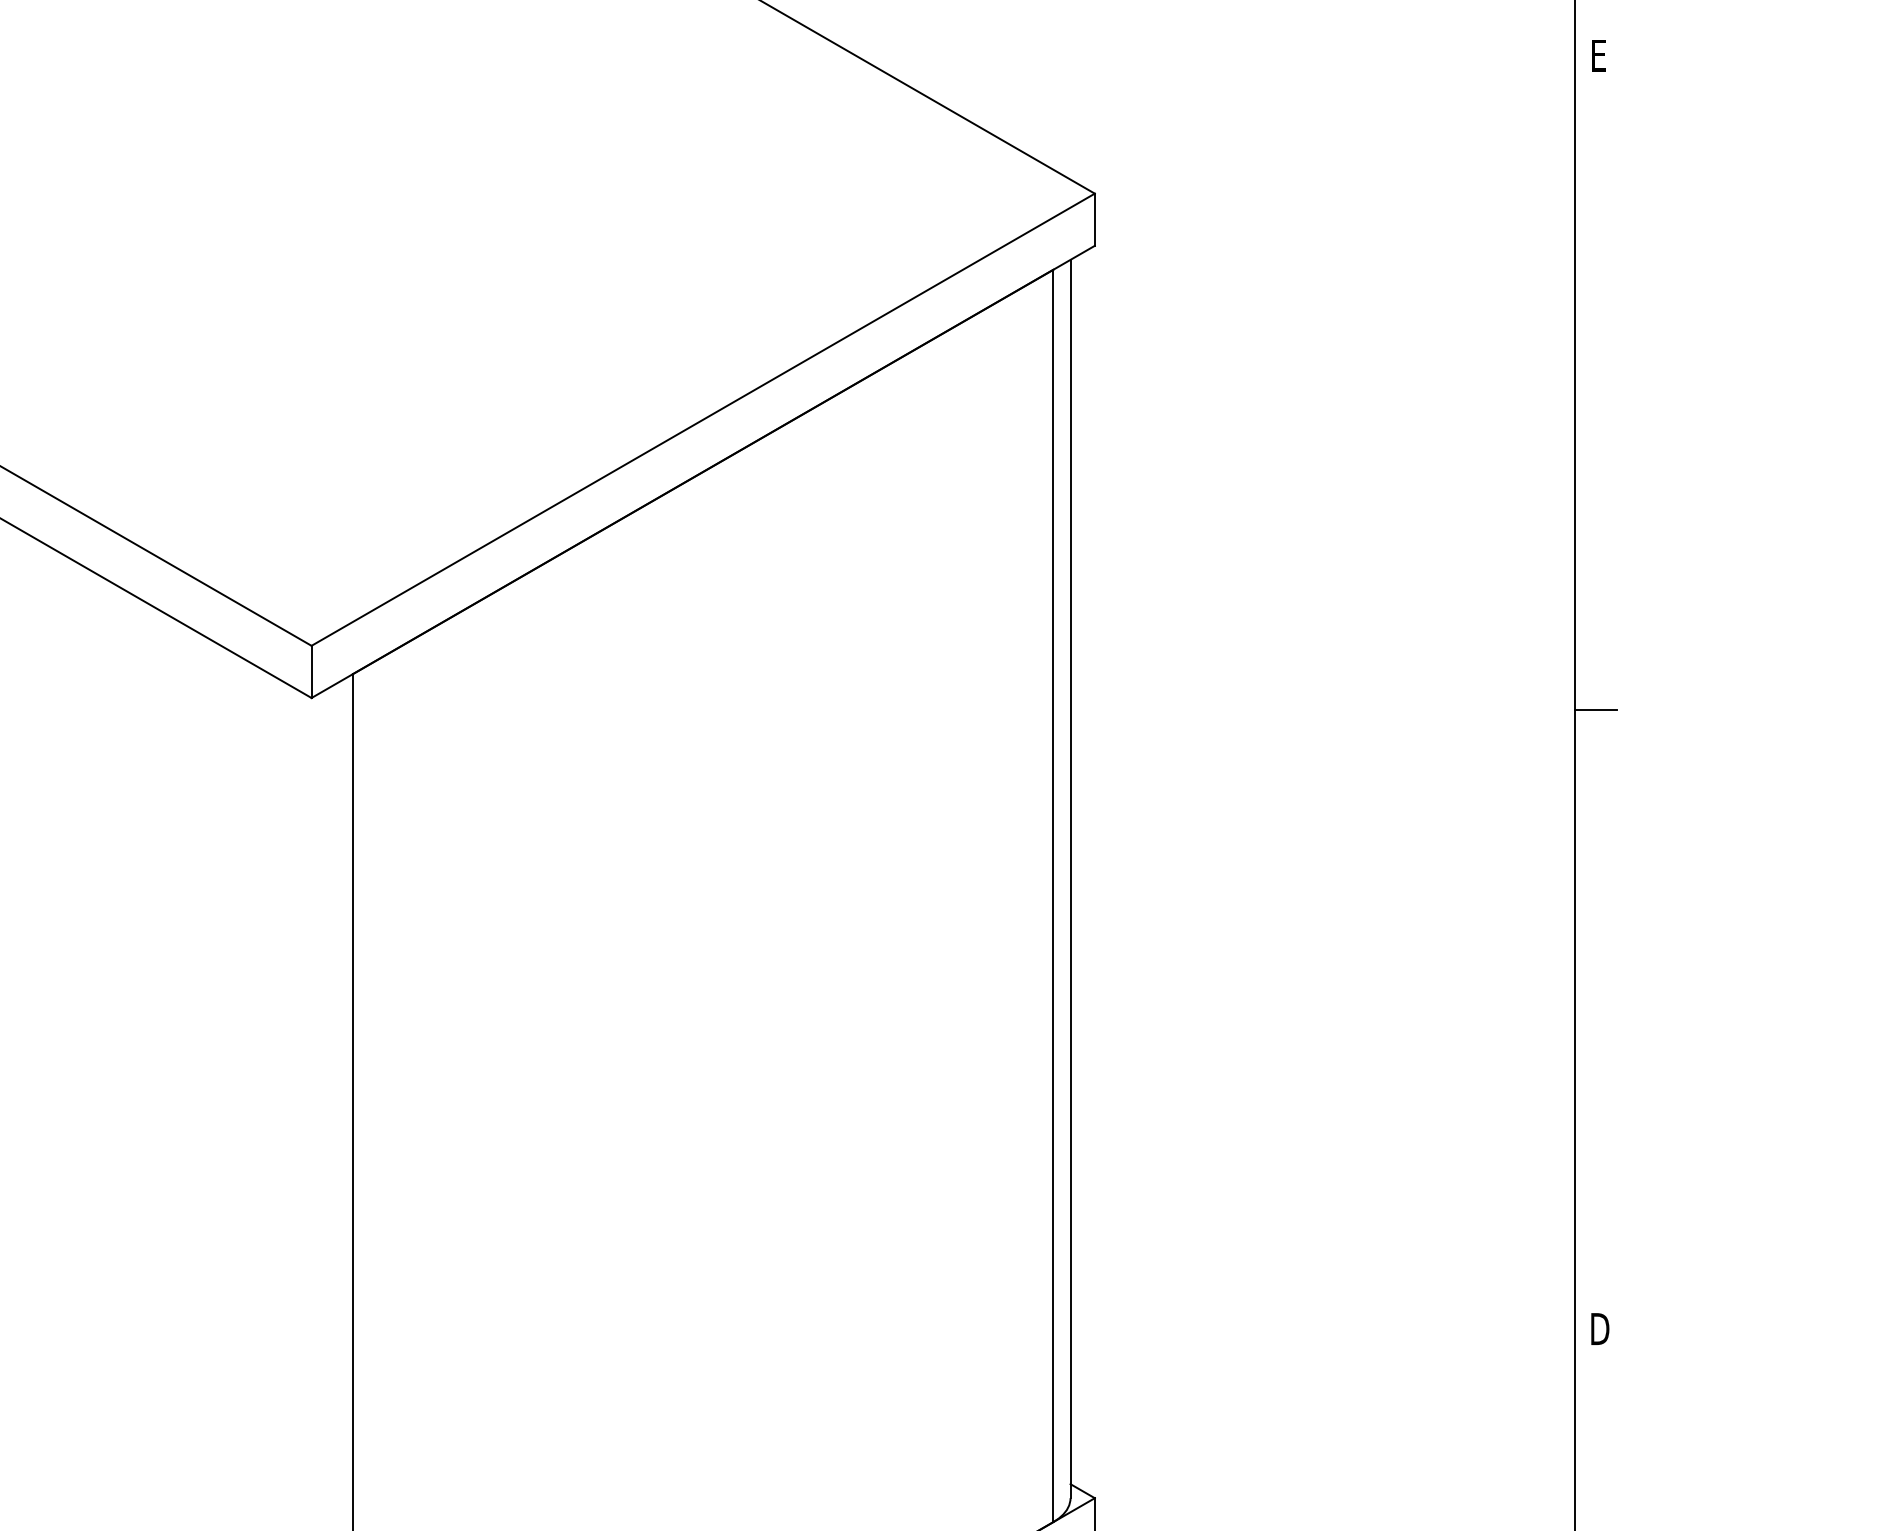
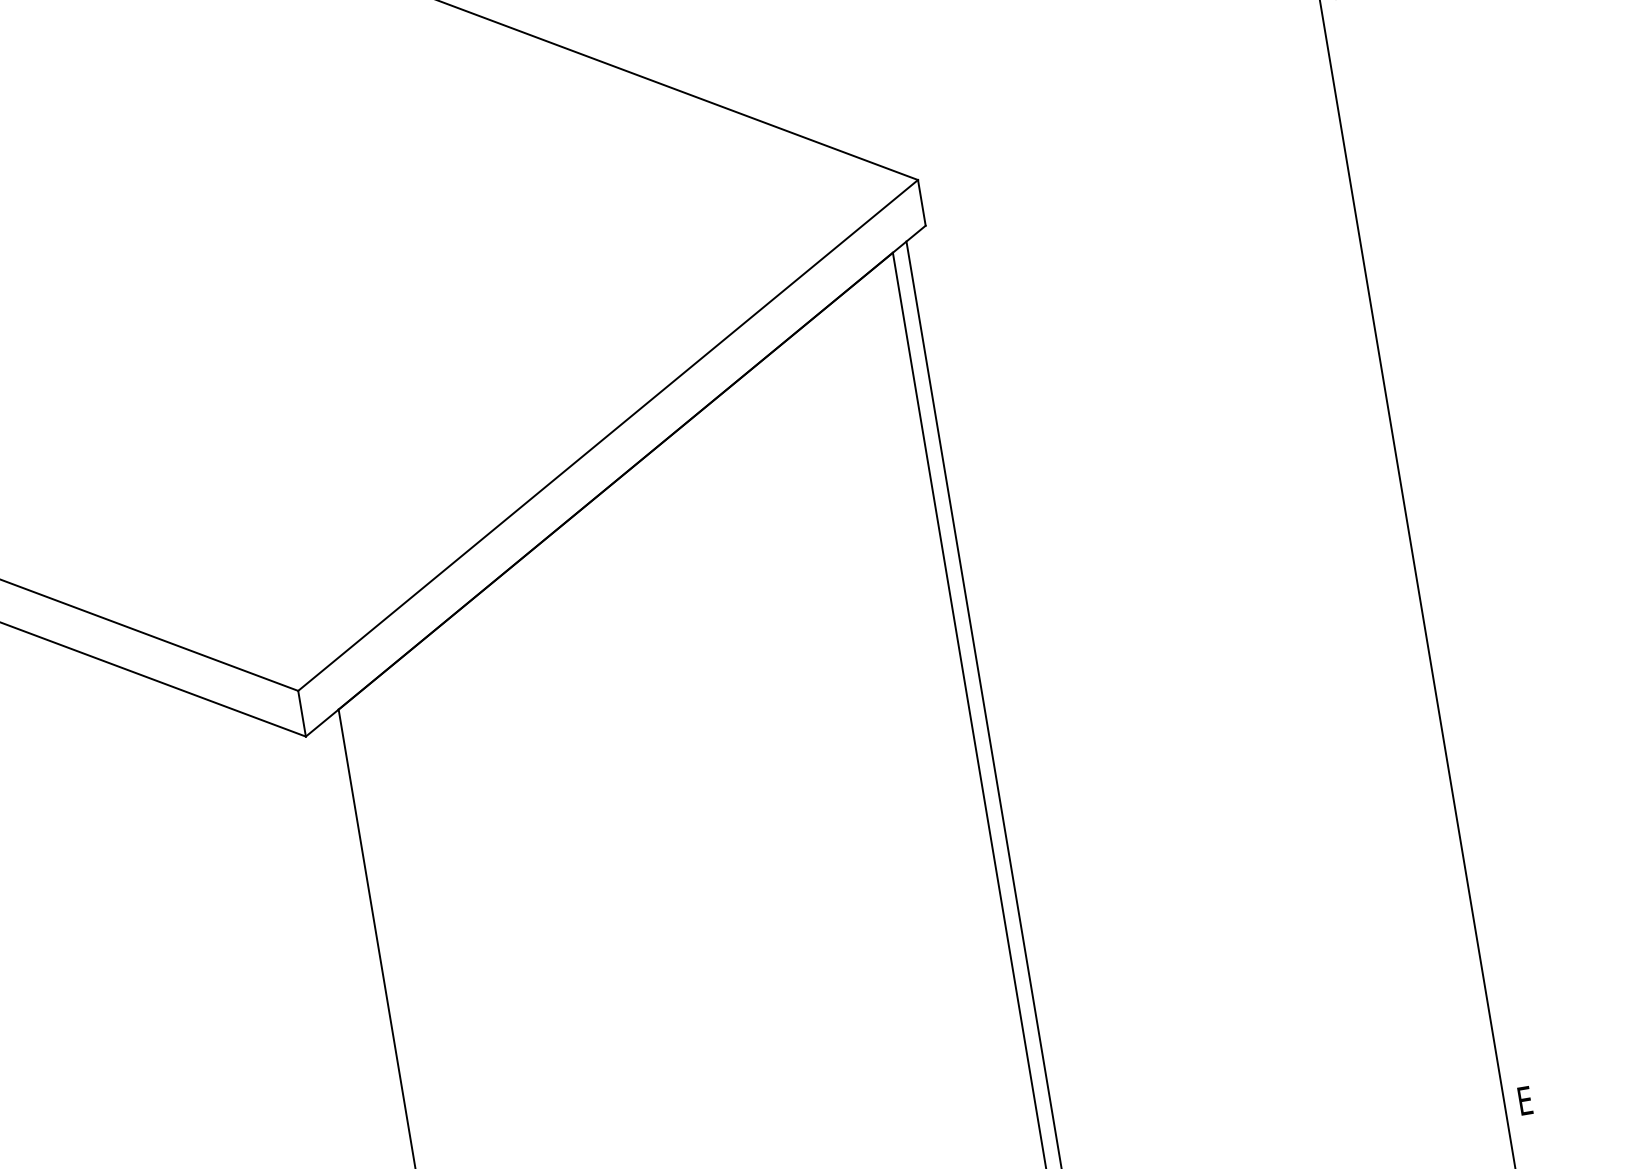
line: (1595, 710) -> (1432, 559), removed
text: (1600, 1328) -> (1527, 1099), D -> E

